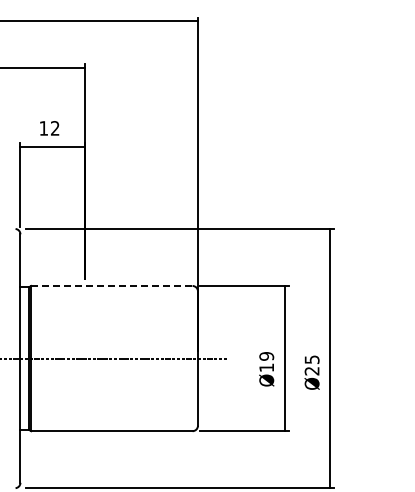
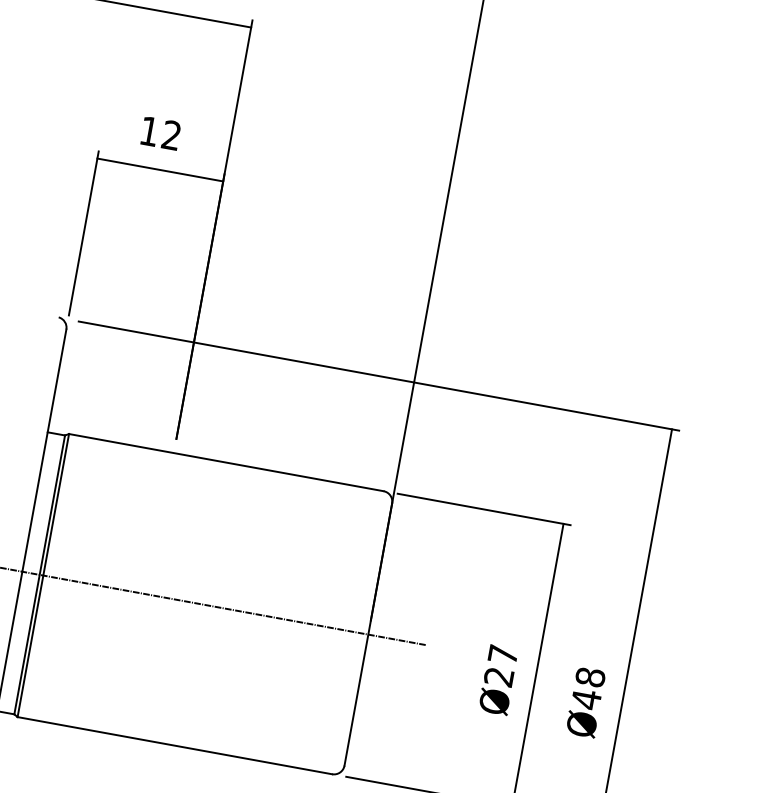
line: (111, 285) -> (225, 461), dashed -> solid
text: (266, 362) -> (500, 666), Ø19 -> Ø27
text: (311, 365) -> (587, 688), Ø25 -> Ø48

